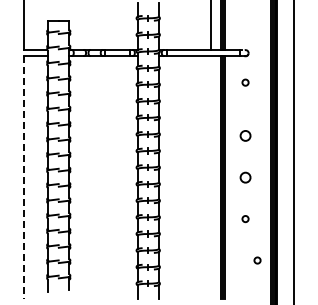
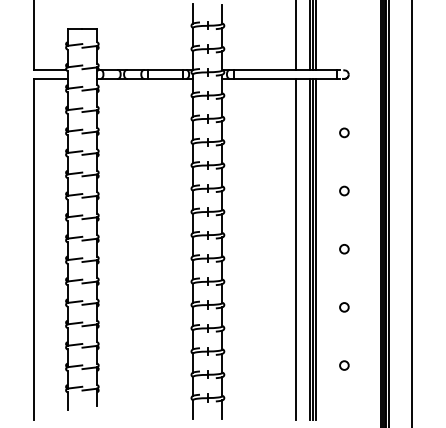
circle: (245, 82) -> (344, 132), moved
circle: (245, 136) -> (344, 191), size x0.62
line: (24, 177) -> (34, 249), dashed -> solid
line: (210, 177) -> (295, 249), added
circle: (245, 177) -> (344, 249), size x0.62
circle: (257, 260) -> (344, 365), moved

